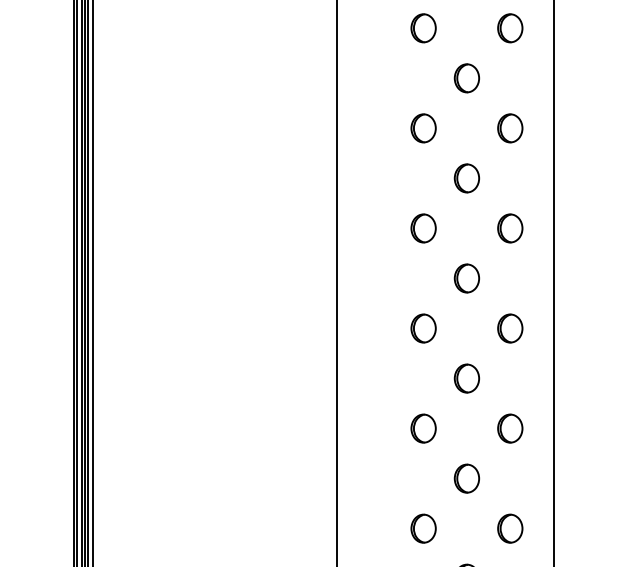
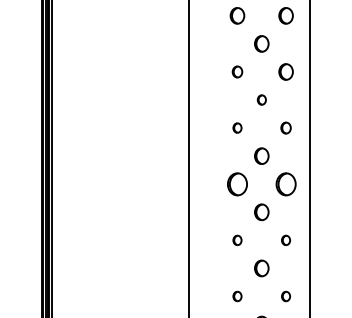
part: (423, 127) -> (237, 71), size x0.7
part: (466, 177) -> (261, 99), size x0.6
part: (423, 227) -> (237, 127), size x0.6
part: (509, 227) -> (285, 127), size x0.7
part: (423, 327) -> (237, 183), size x1.4
part: (509, 327) -> (285, 183), size x1.4
part: (423, 428) -> (237, 240), size x0.6
part: (509, 428) -> (285, 240), size x0.6
part: (423, 528) -> (237, 296), size x0.6
part: (509, 528) -> (285, 296), size x0.6

